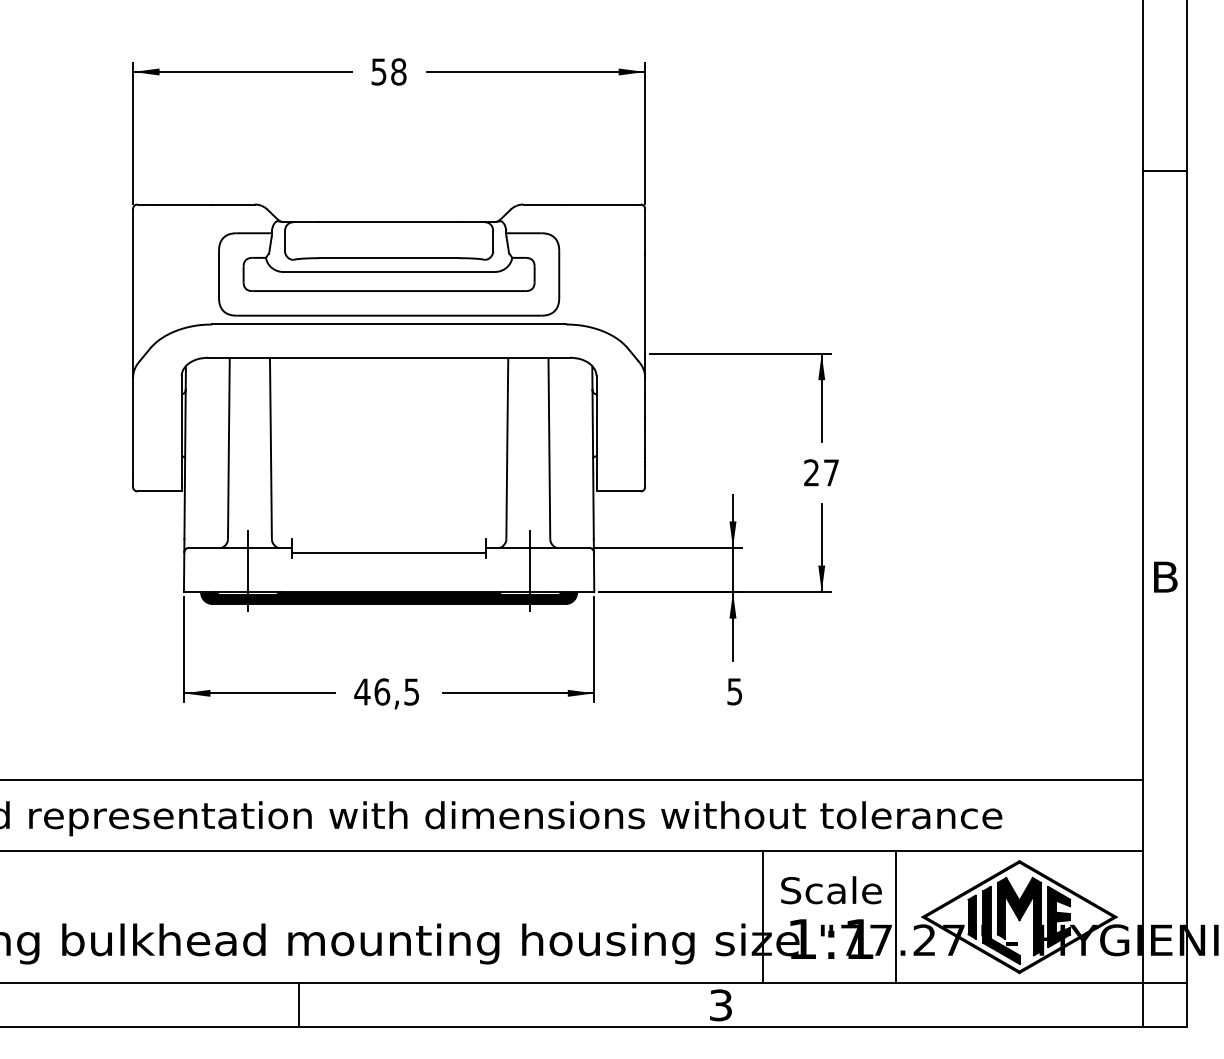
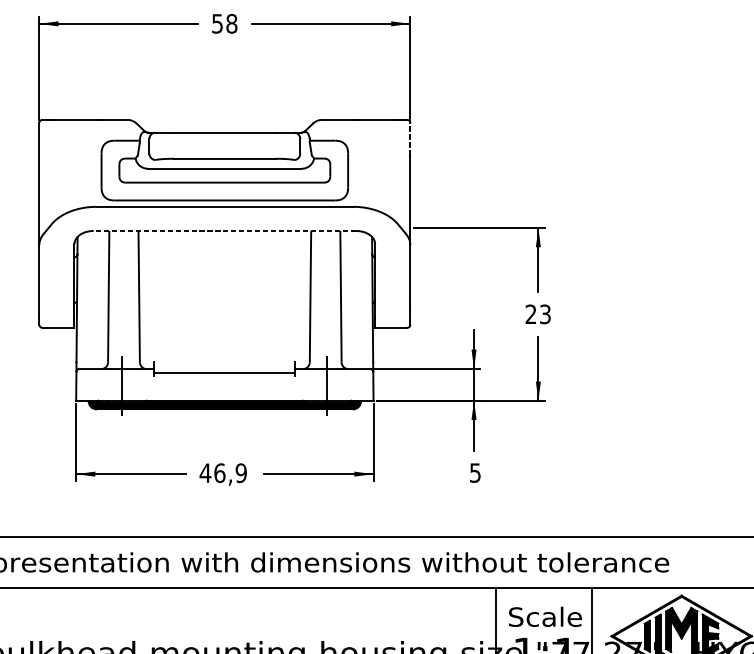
line: (645, 230) -> (410, 138), solid -> dashed
line: (389, 357) -> (225, 230), solid -> dashed
text: (831, 472) -> (545, 314), 27 -> 23
text: (411, 691) -> (241, 472), 46,5 -> 46,9

